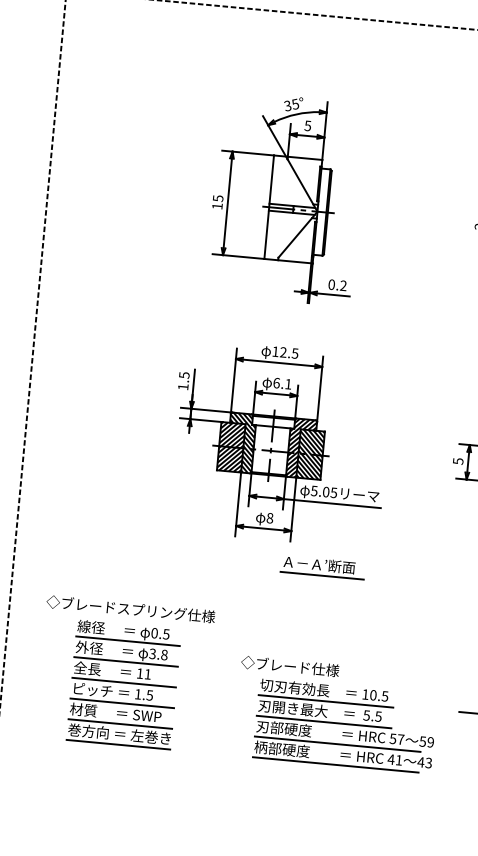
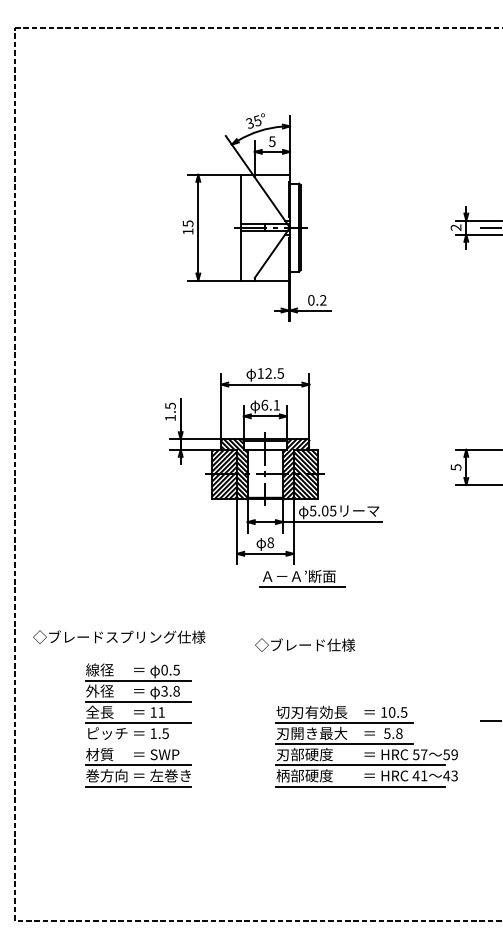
part: (322, 567) -> (302, 578), moved
text: (131, 608) -> (119, 636), moved
text: (289, 665) -> (304, 644), moved
line: (122, 703) -> (138, 744), removed
text: (378, 716) -> (399, 733), 5.5 -> 5.8

